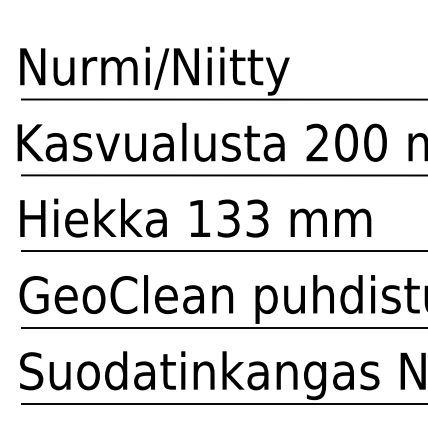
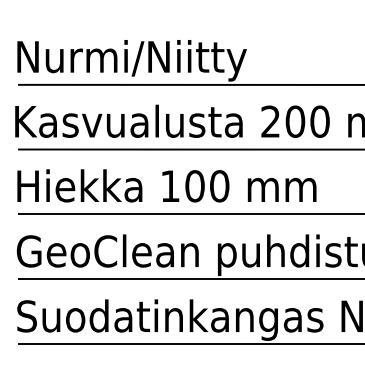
text: (243, 218) -> (207, 186), 133 -> 100

